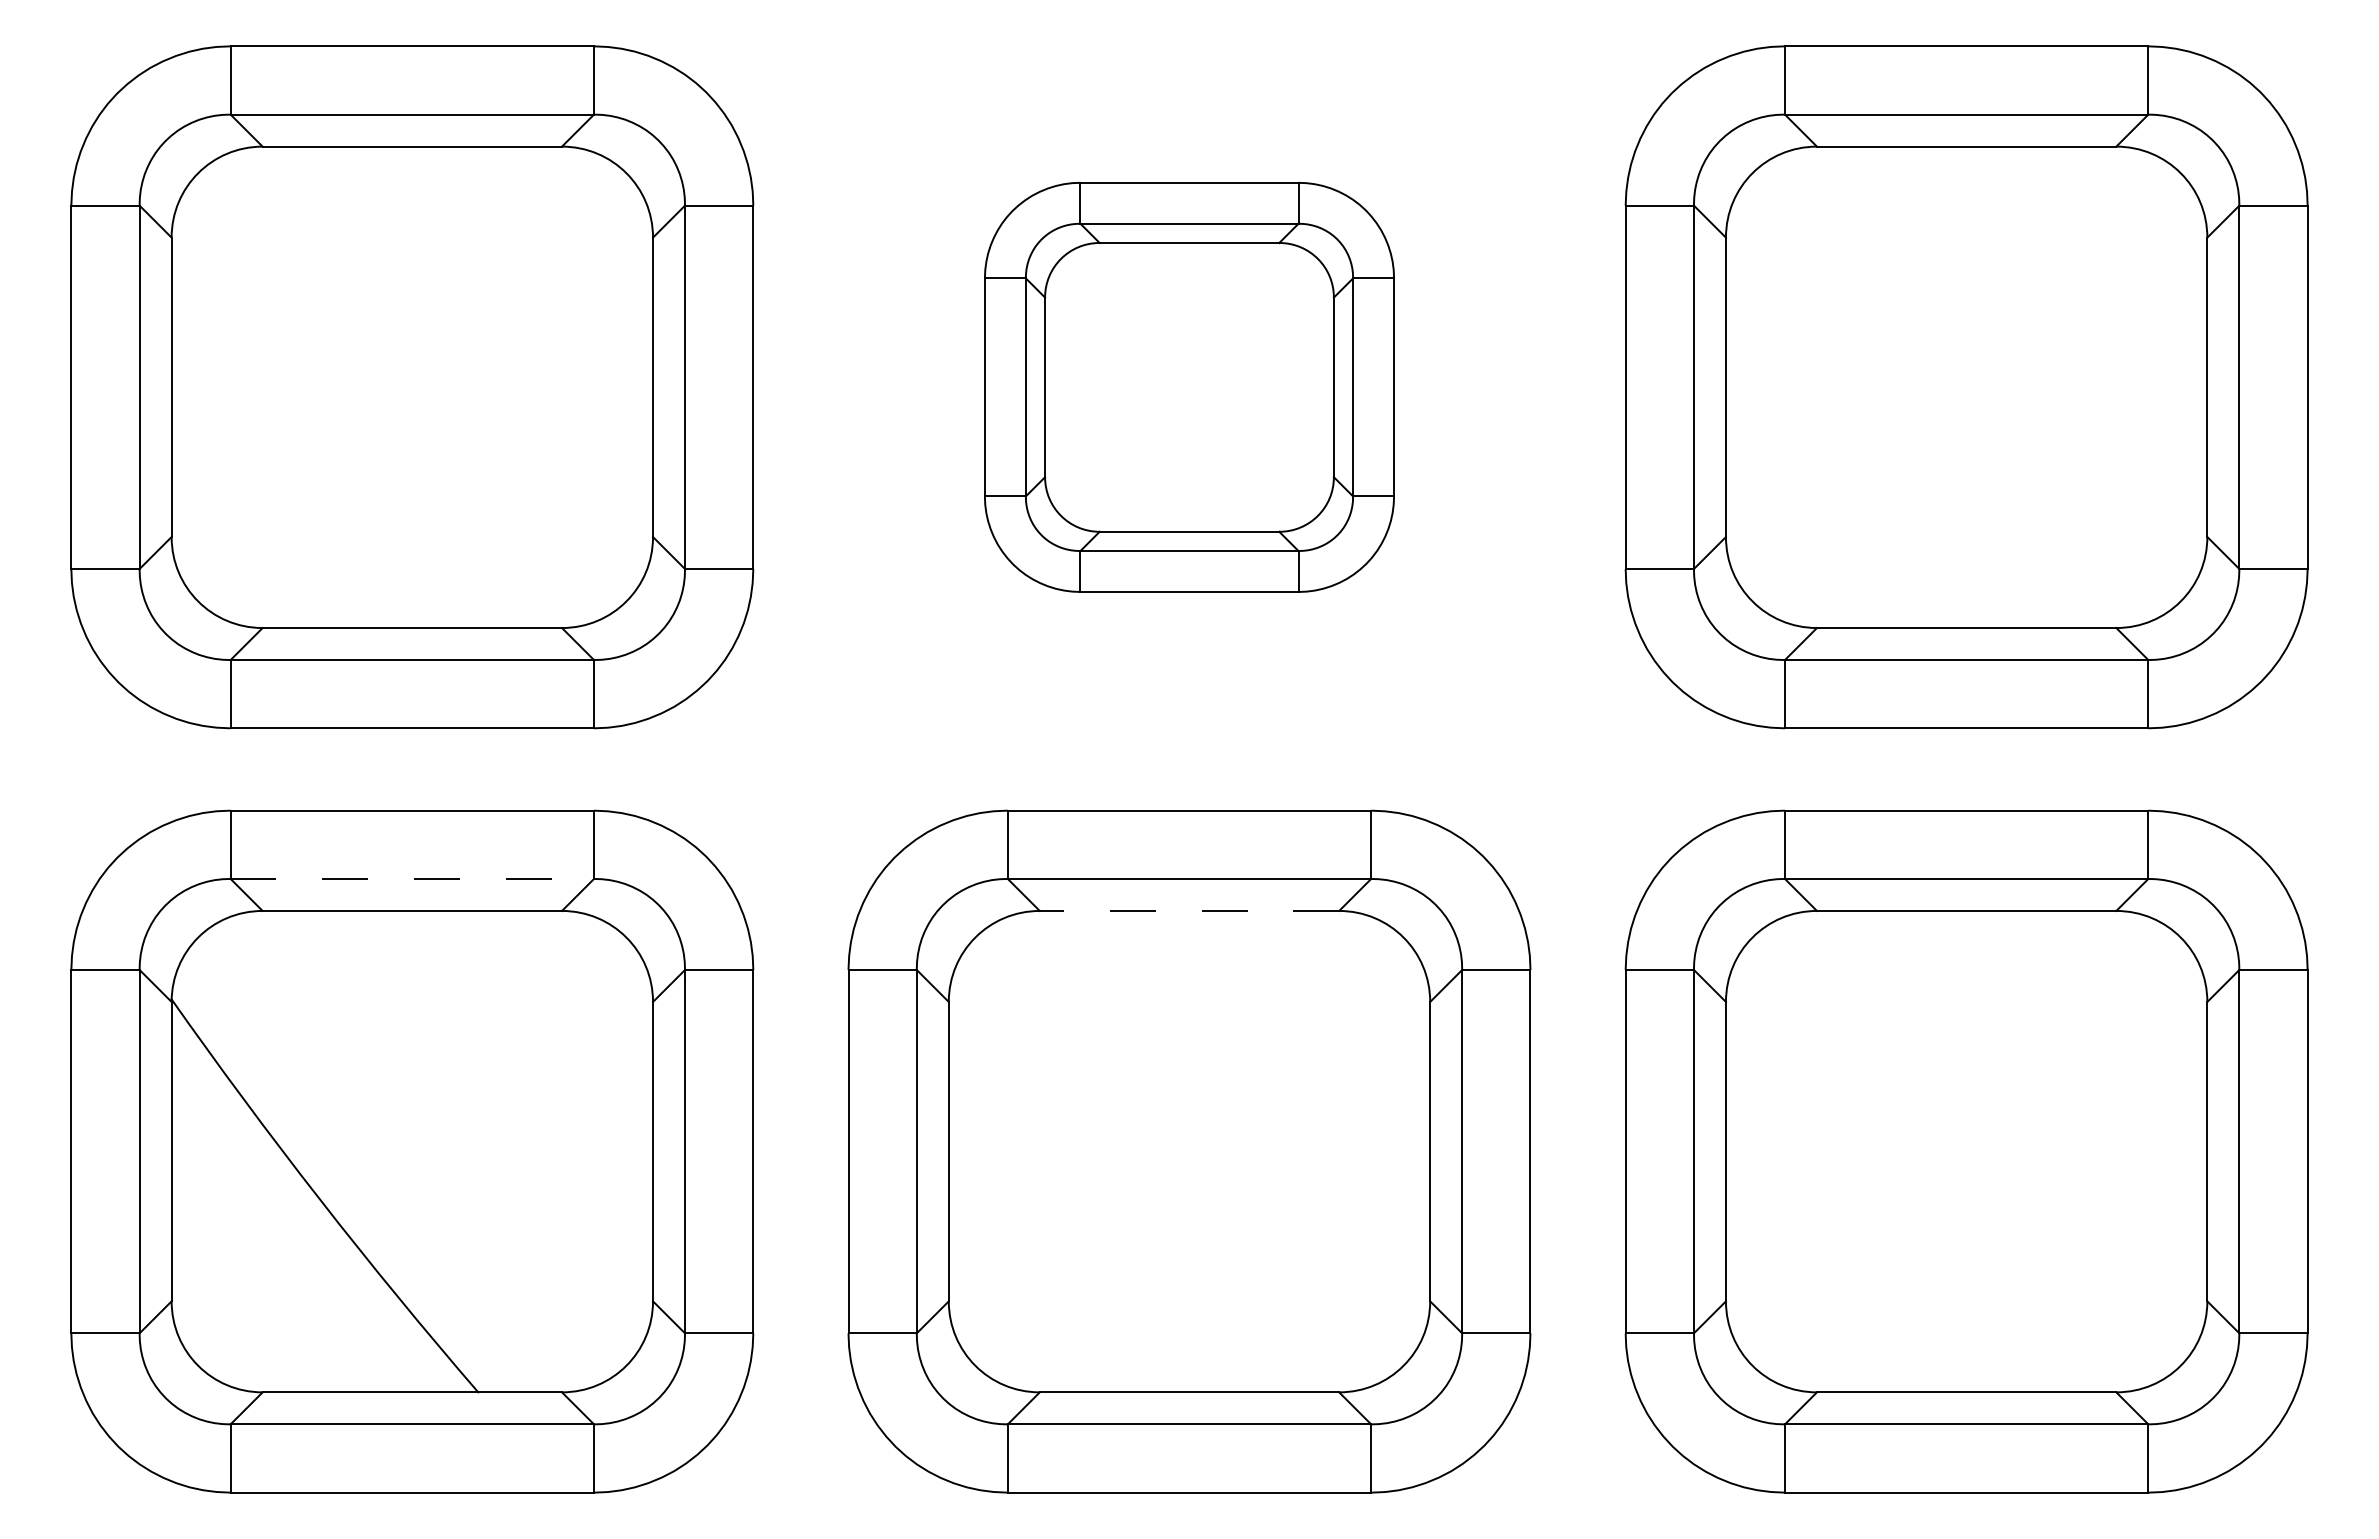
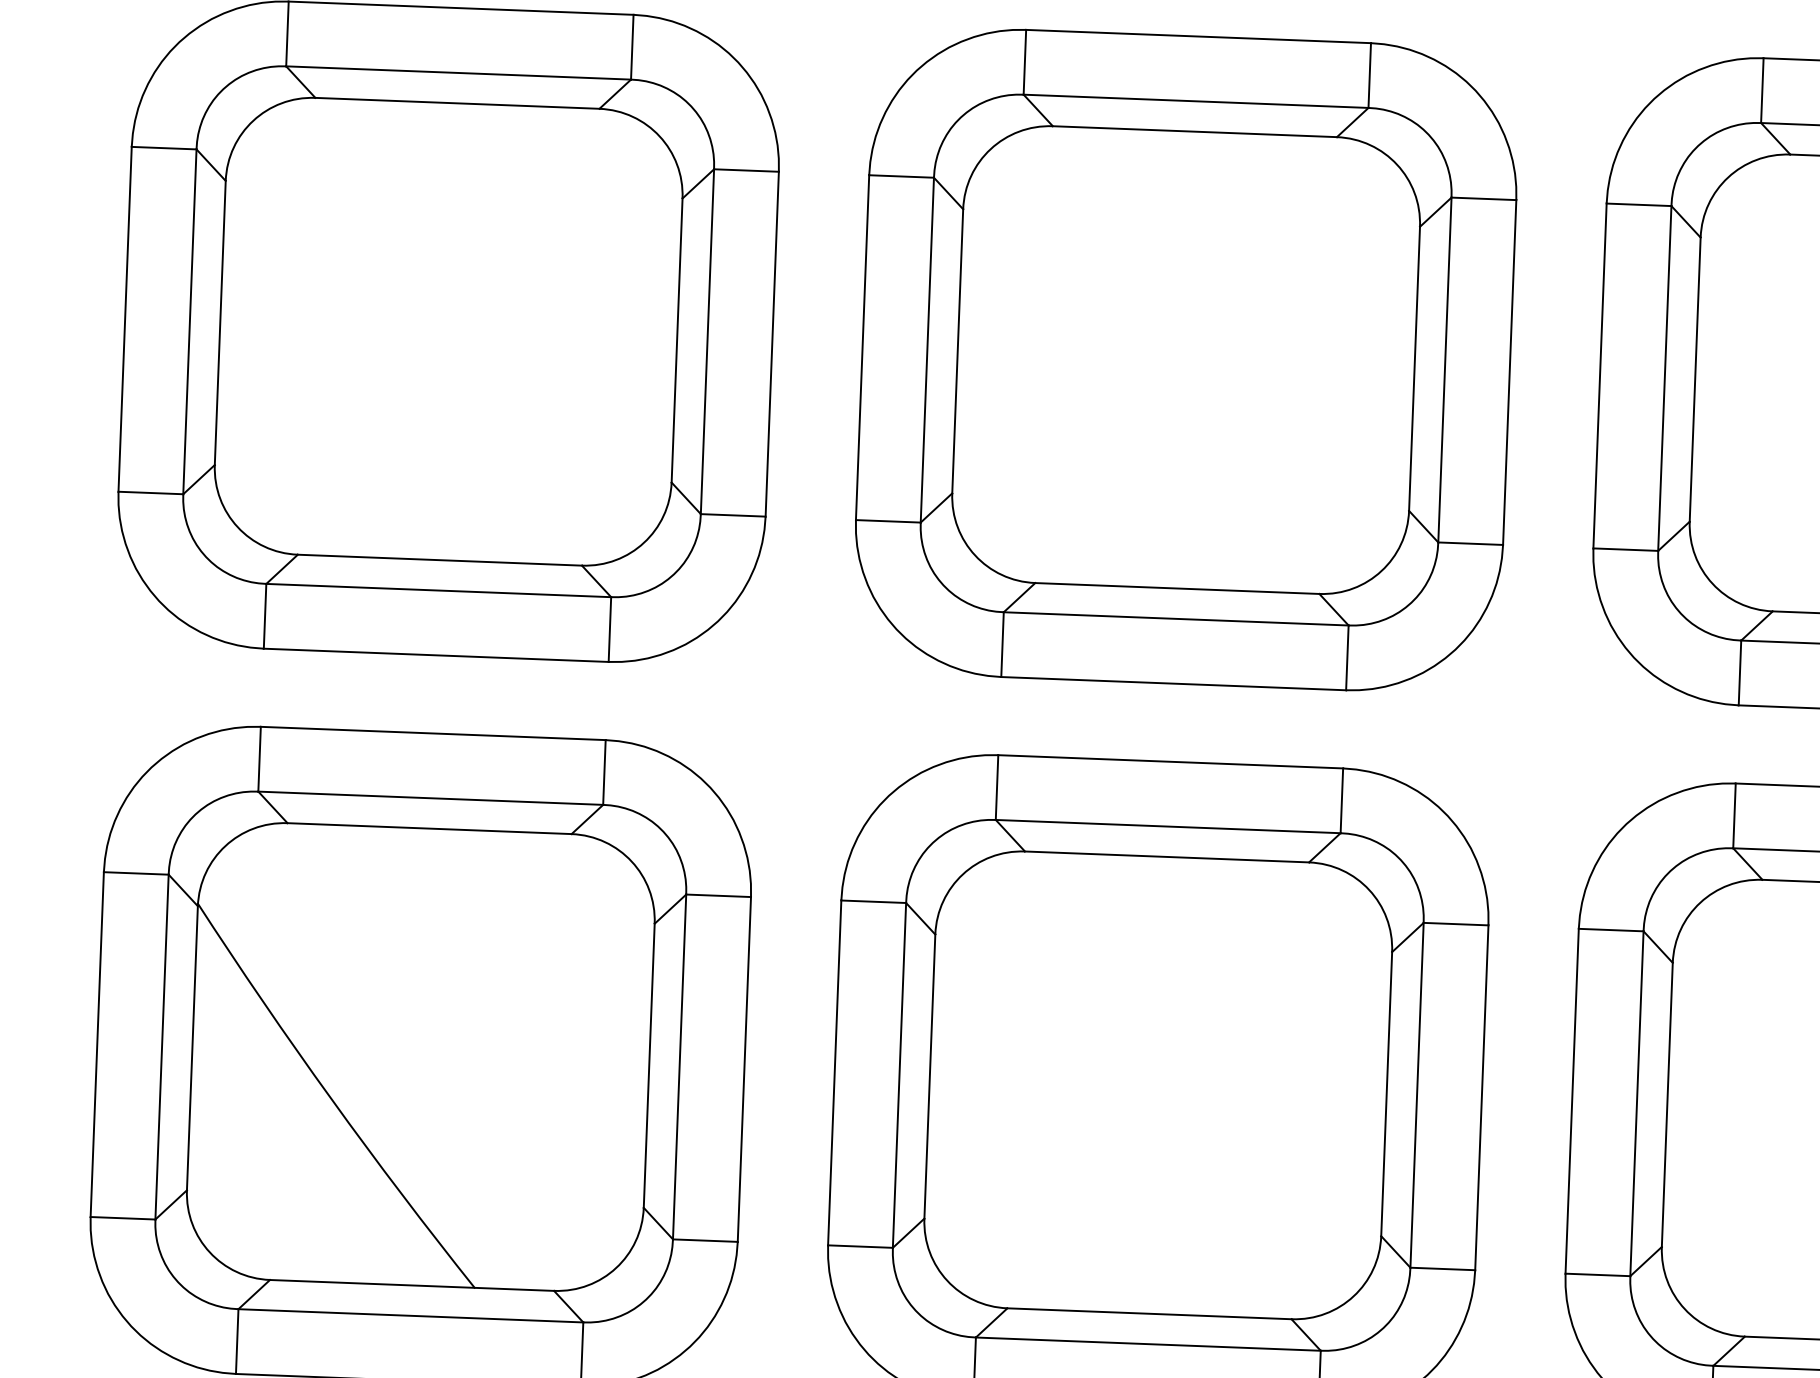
part: (1189, 387) -> (1186, 360), size x1.67
line: (412, 878) -> (430, 797), dashed -> solid
line: (1189, 910) -> (1167, 856), dashed -> solid

